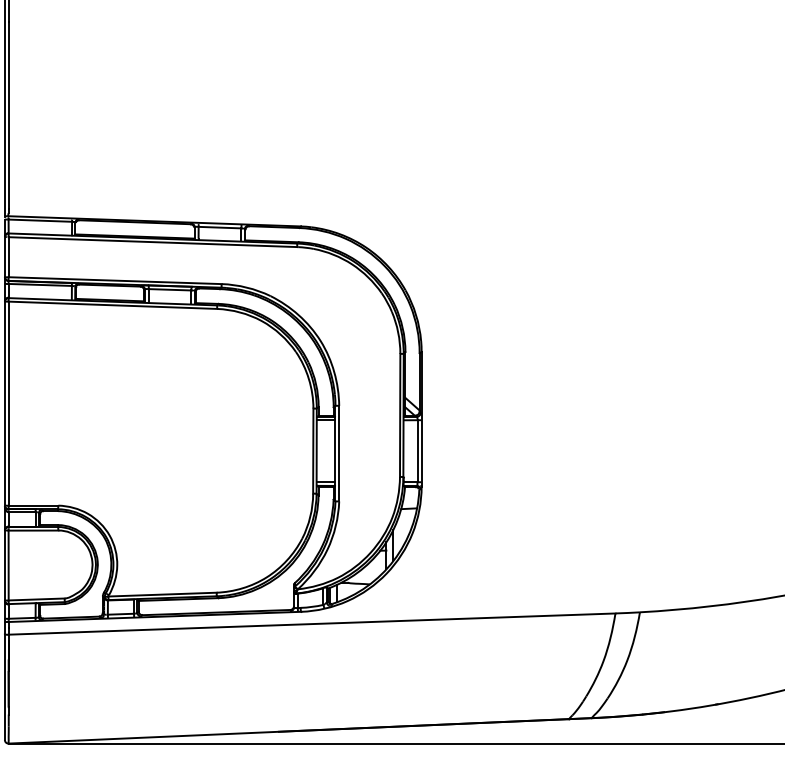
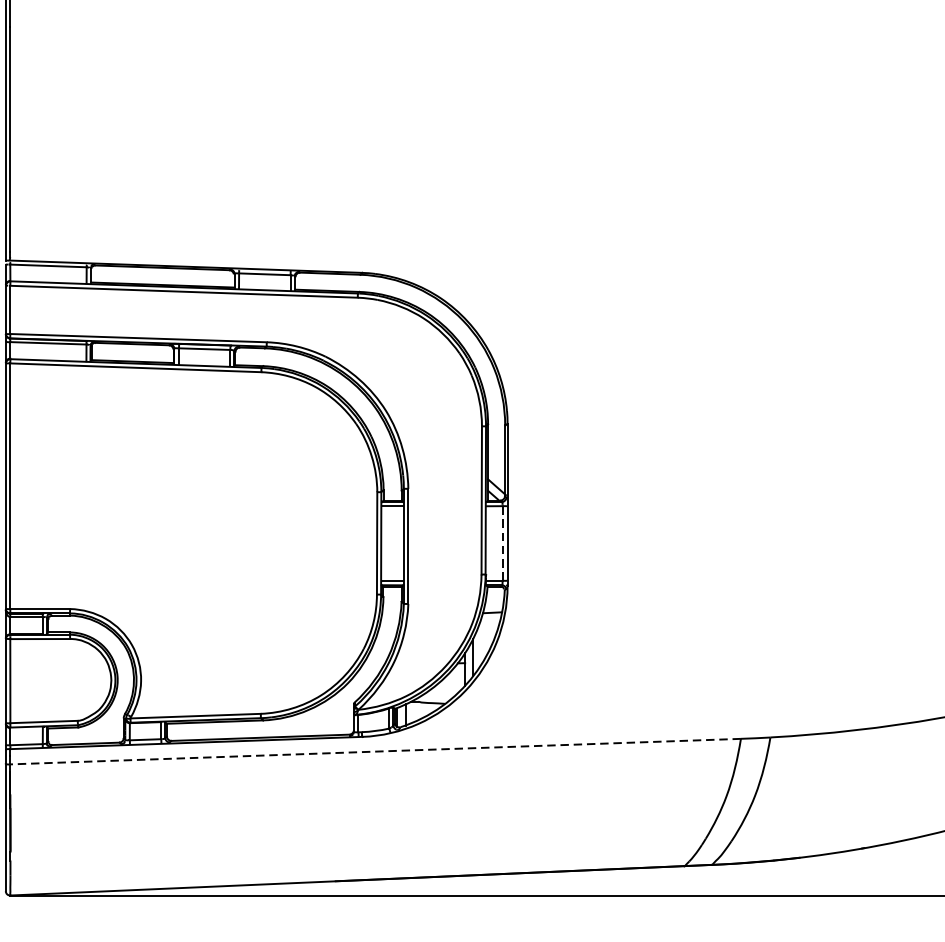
line: (417, 450) -> (502, 542), solid -> dashed
line: (312, 624) -> (376, 752), solid -> dashed

